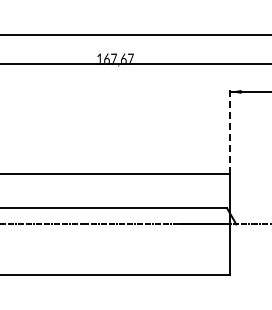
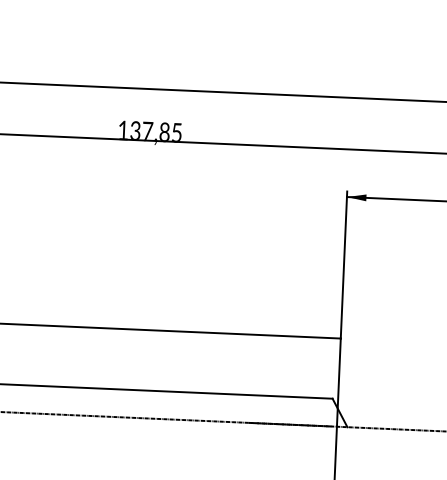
text: (118, 57) -> (155, 128), 167,67 -> 137,85
line: (230, 130) -> (344, 263), dashed -> solid

